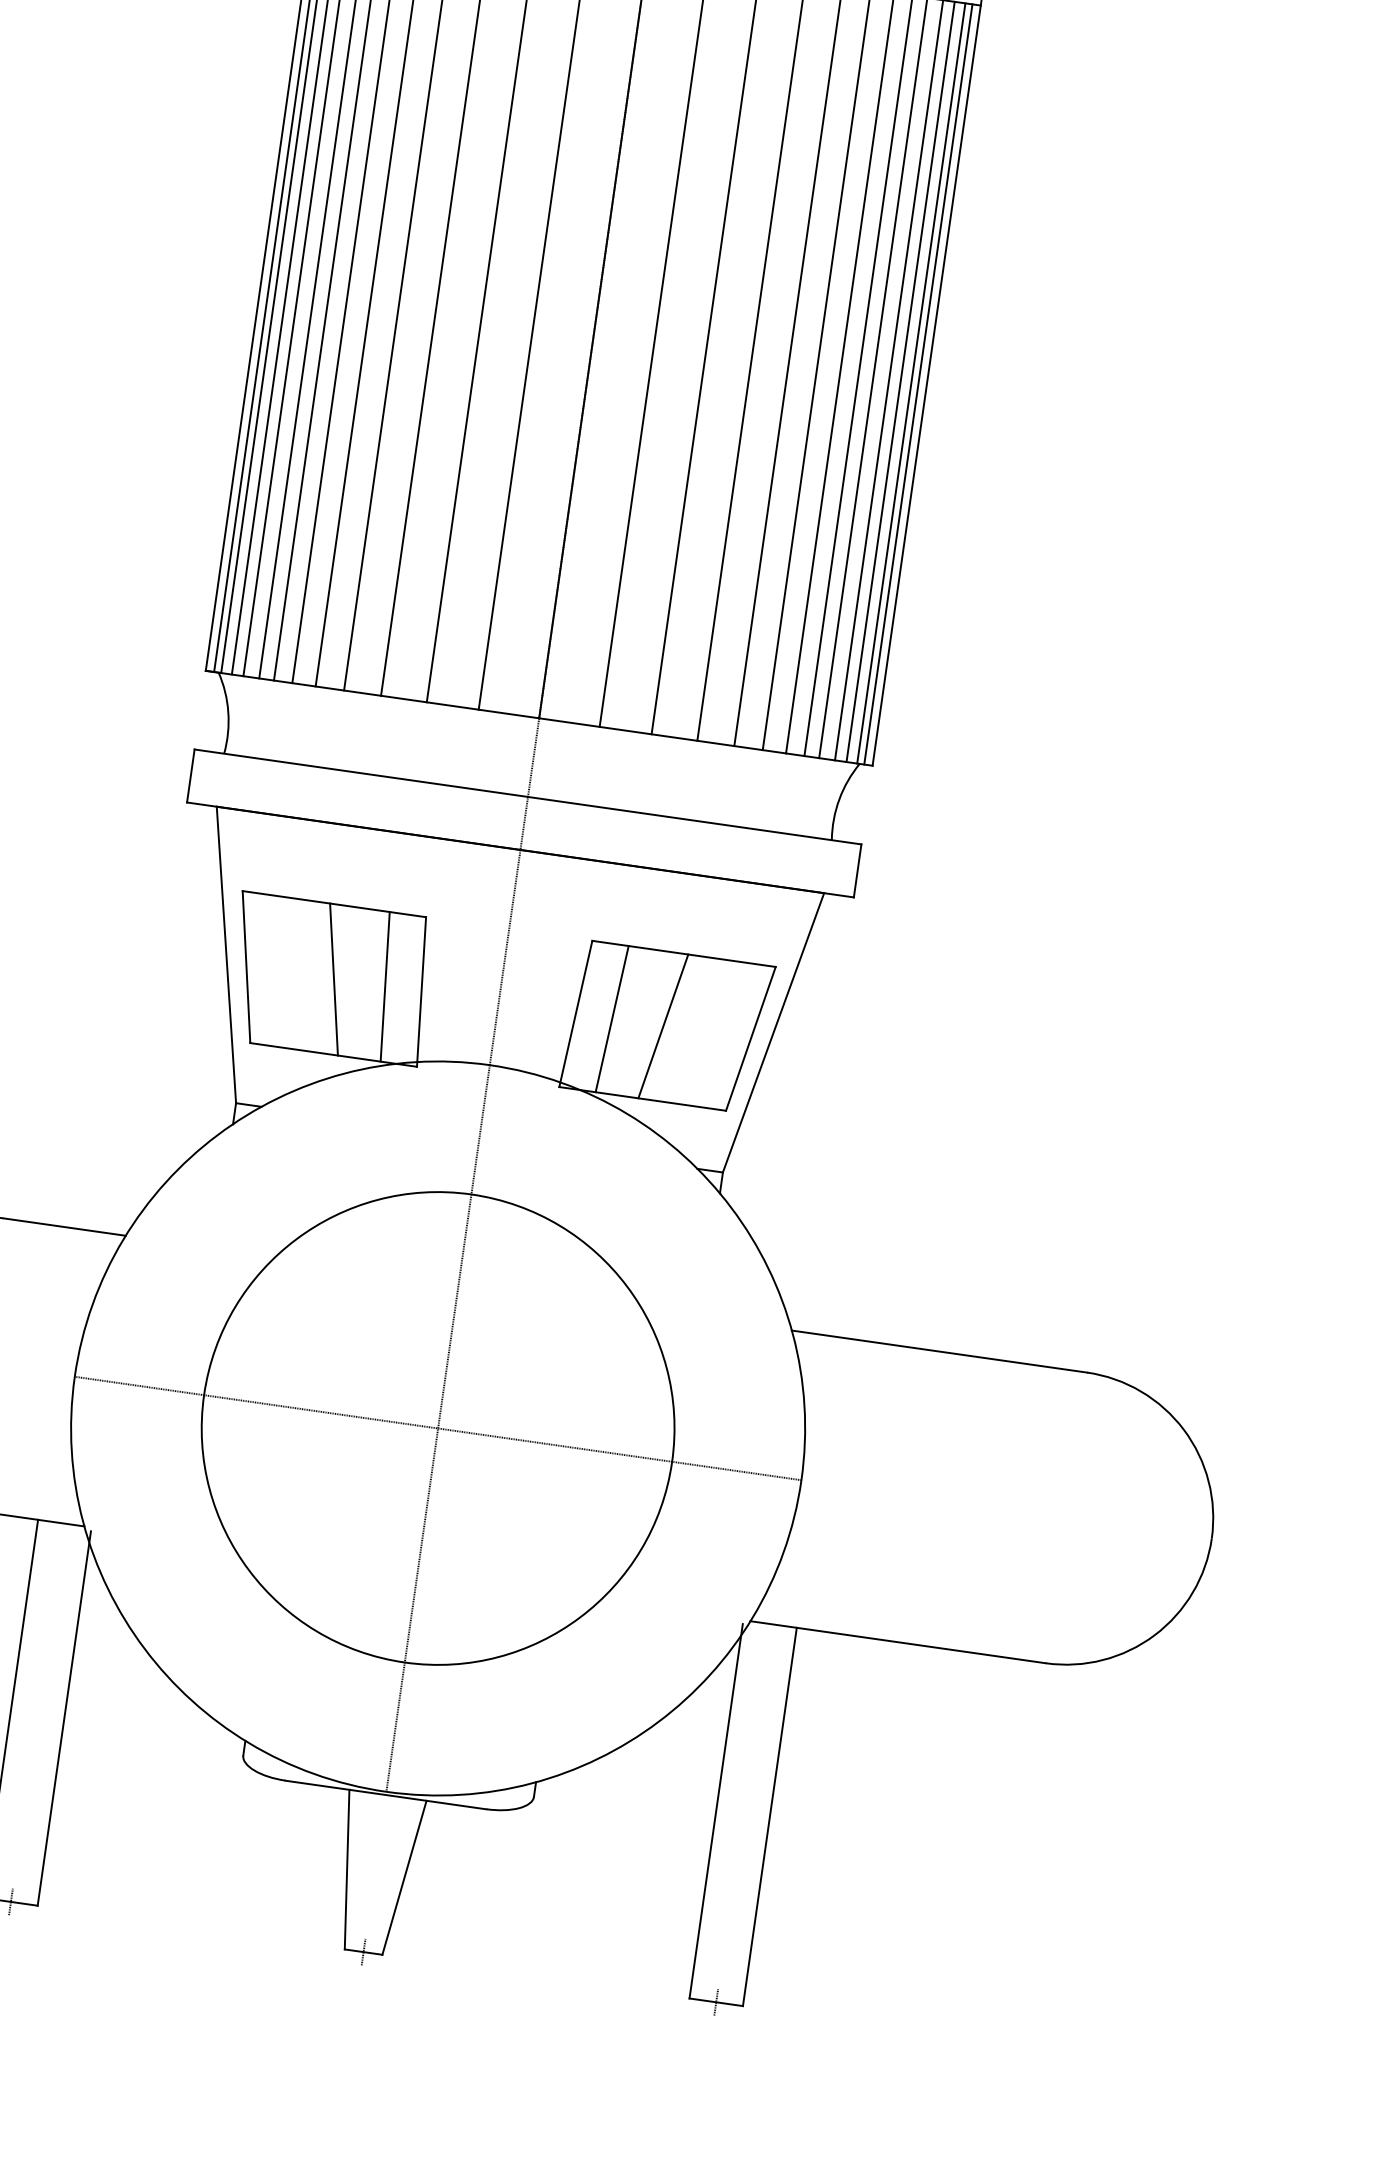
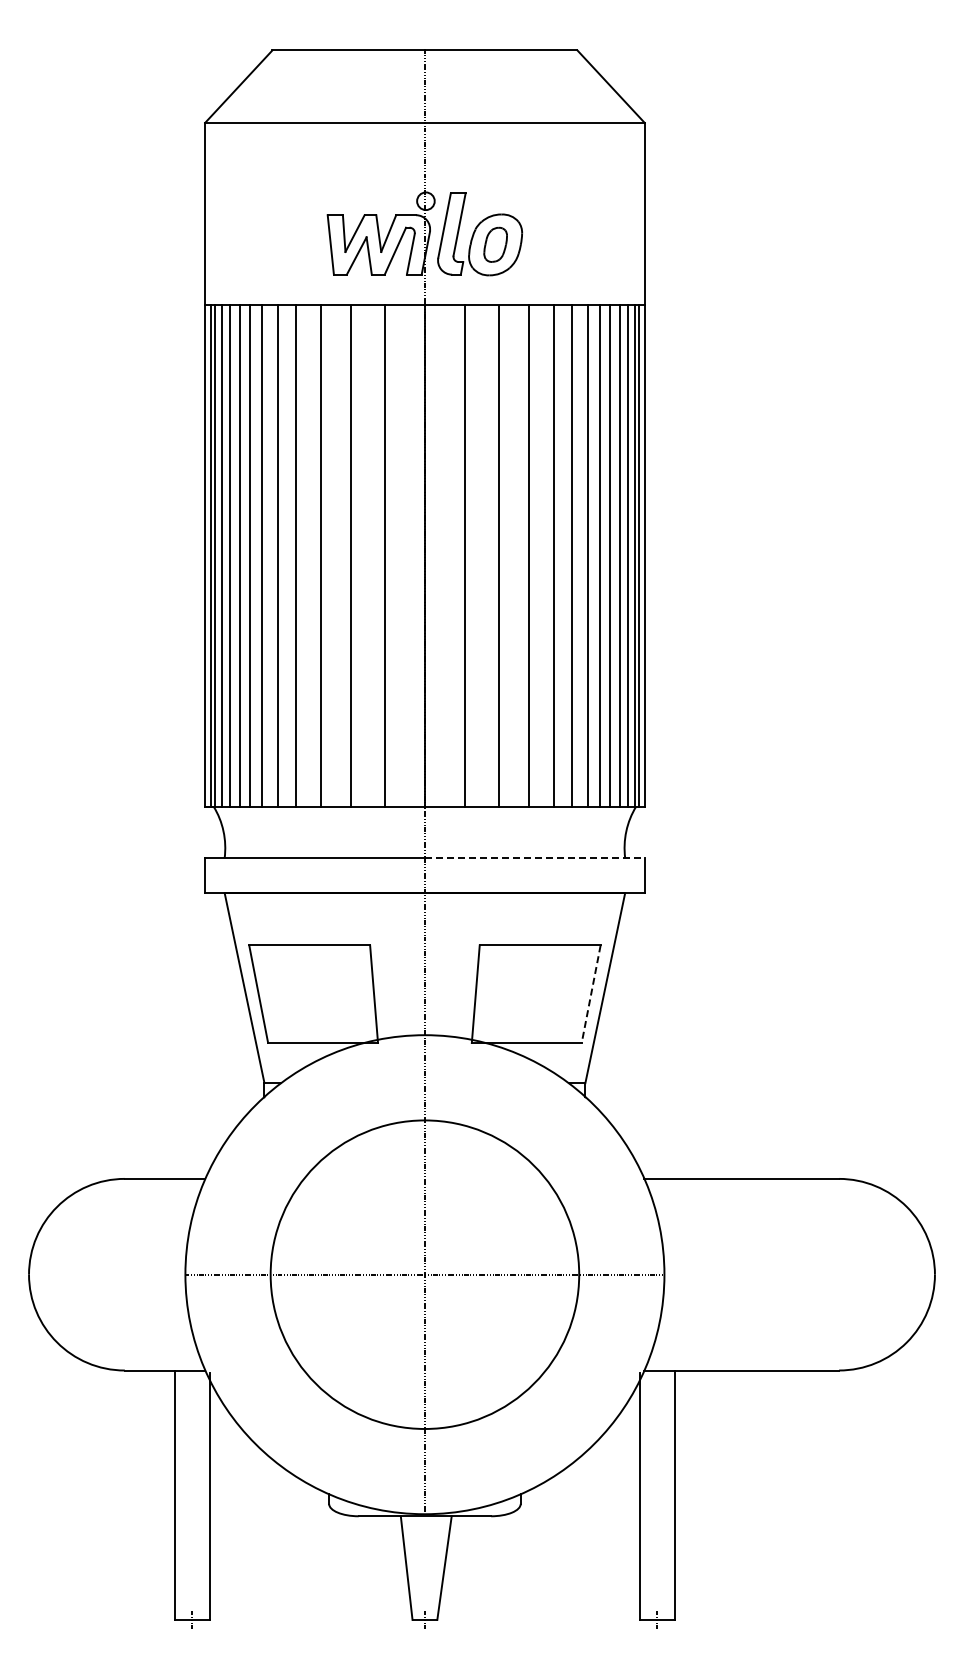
line: (694, 820) -> (534, 858), solid -> dashed
line: (332, 978) -> (315, 993), removed
line: (385, 985) -> (350, 993), removed
line: (611, 1018) -> (499, 993), removed
line: (663, 1025) -> (533, 993), removed
line: (751, 1039) -> (591, 994), solid -> dashed

